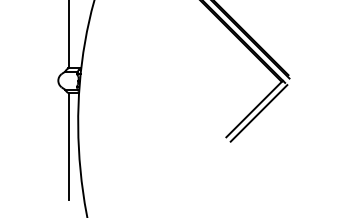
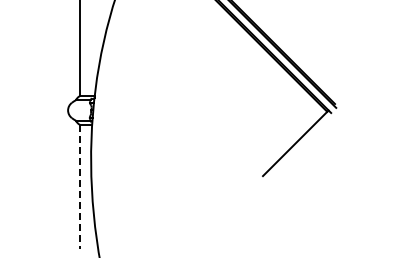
line: (258, 113) -> (300, 148), removed
line: (69, 147) -> (80, 187), solid -> dashed

